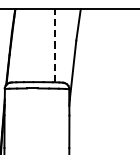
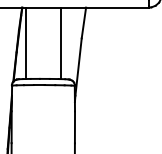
line: (18, 45) -> (25, 43), added
line: (55, 45) -> (61, 43), dashed -> solid

